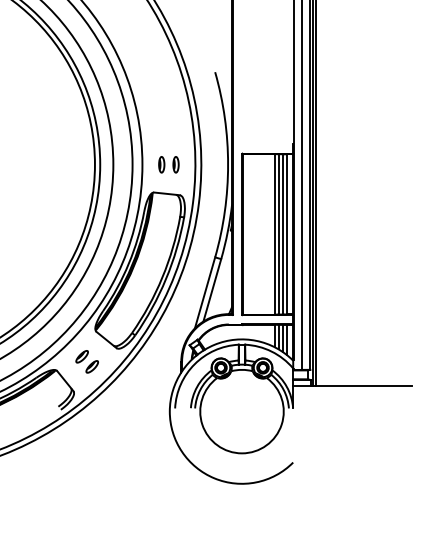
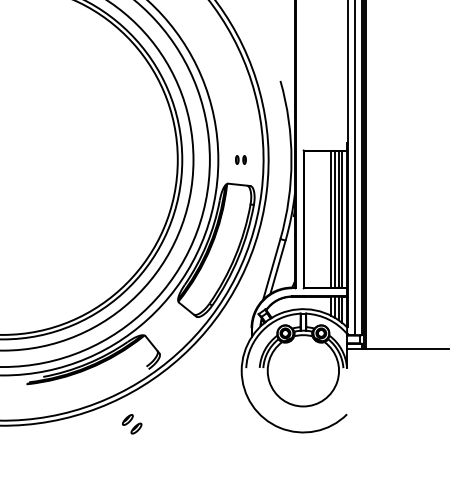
part: (168, 164) -> (240, 159), size x0.6
part: (87, 362) -> (132, 424), moved

